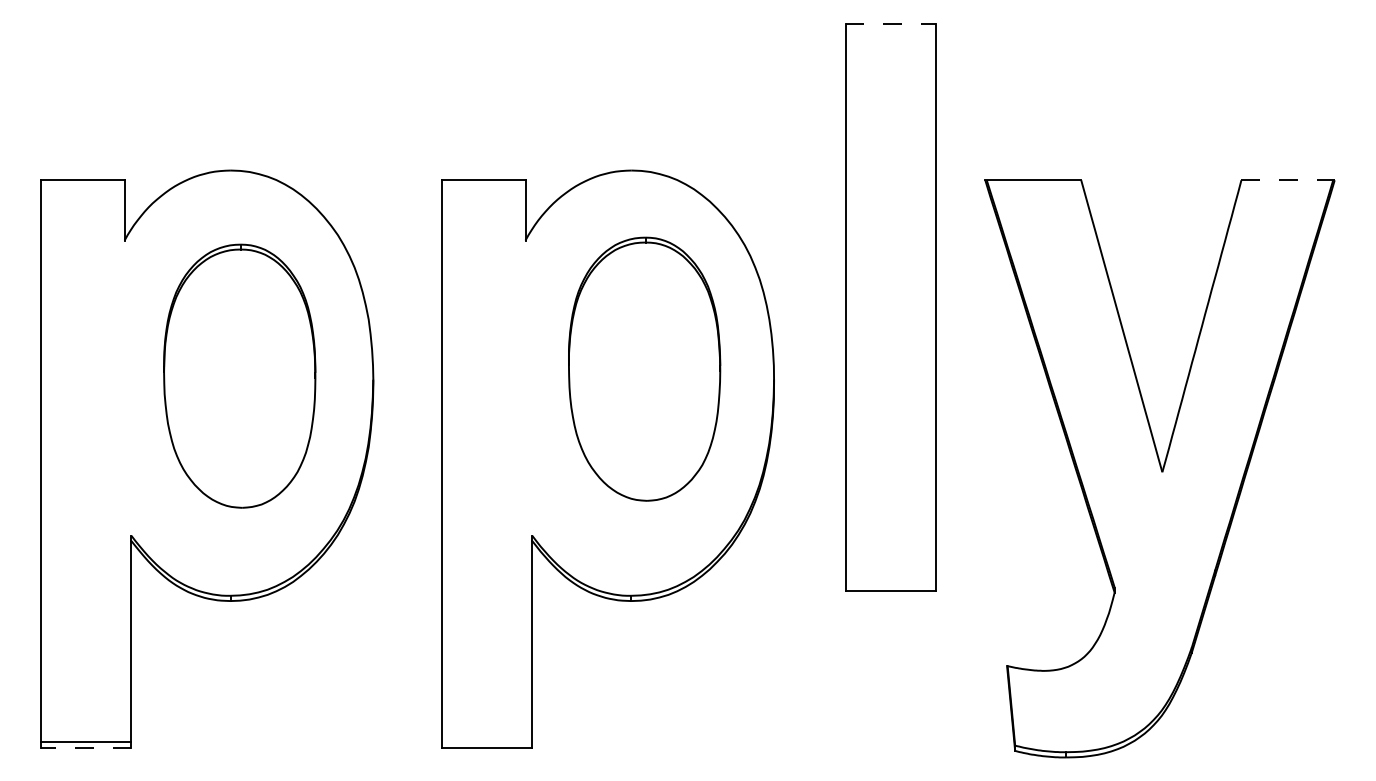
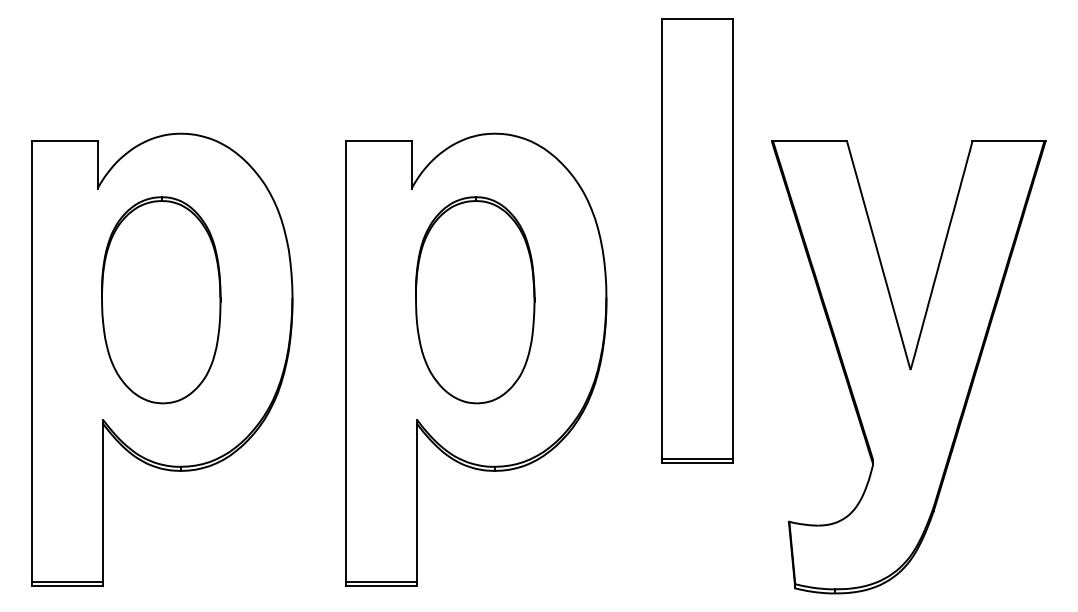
line: (891, 23) -> (698, 18), dashed -> solid
line: (1288, 180) -> (1009, 141), dashed -> solid
part: (644, 368) -> (475, 299), moved
part: (239, 375) -> (161, 299), moved
line: (890, 586) -> (697, 459), added
line: (487, 742) -> (381, 581), added
line: (85, 747) -> (67, 585), dashed -> solid

